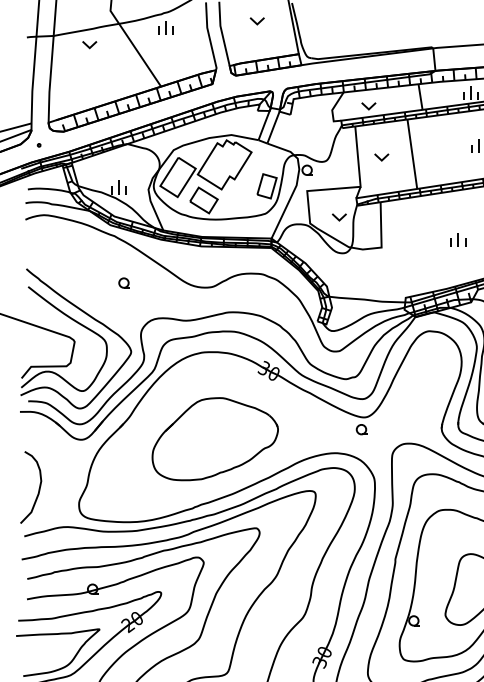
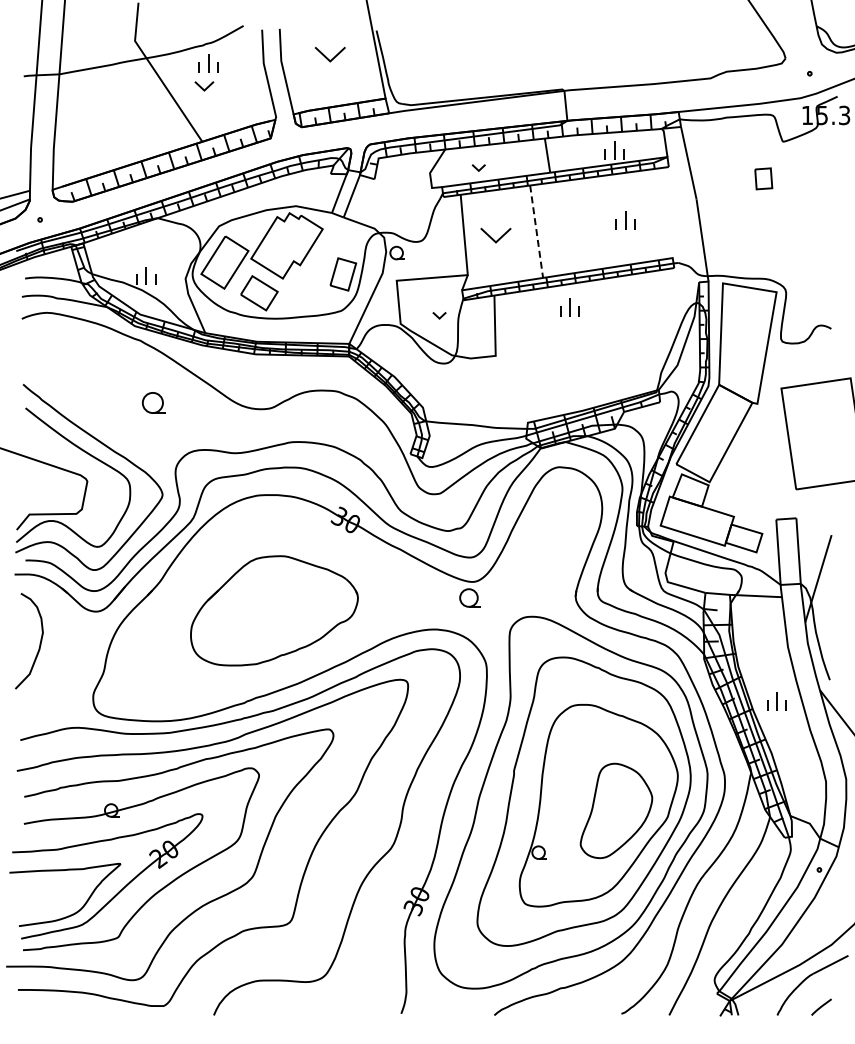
part: (257, 21) -> (330, 54), size x1.6
part: (89, 45) -> (204, 86), moved
part: (368, 105) -> (478, 167), size x0.7
line: (412, 154) -> (536, 231), solid -> dashed
part: (381, 157) -> (495, 236), size x1.6
part: (339, 217) -> (439, 315), size x0.7
part: (458, 239) -> (569, 307), moved
part: (123, 283) -> (152, 403), size x1.6
part: (361, 429) -> (468, 598), size x1.4
curve: (38, 489) -> (39, 643), moved

